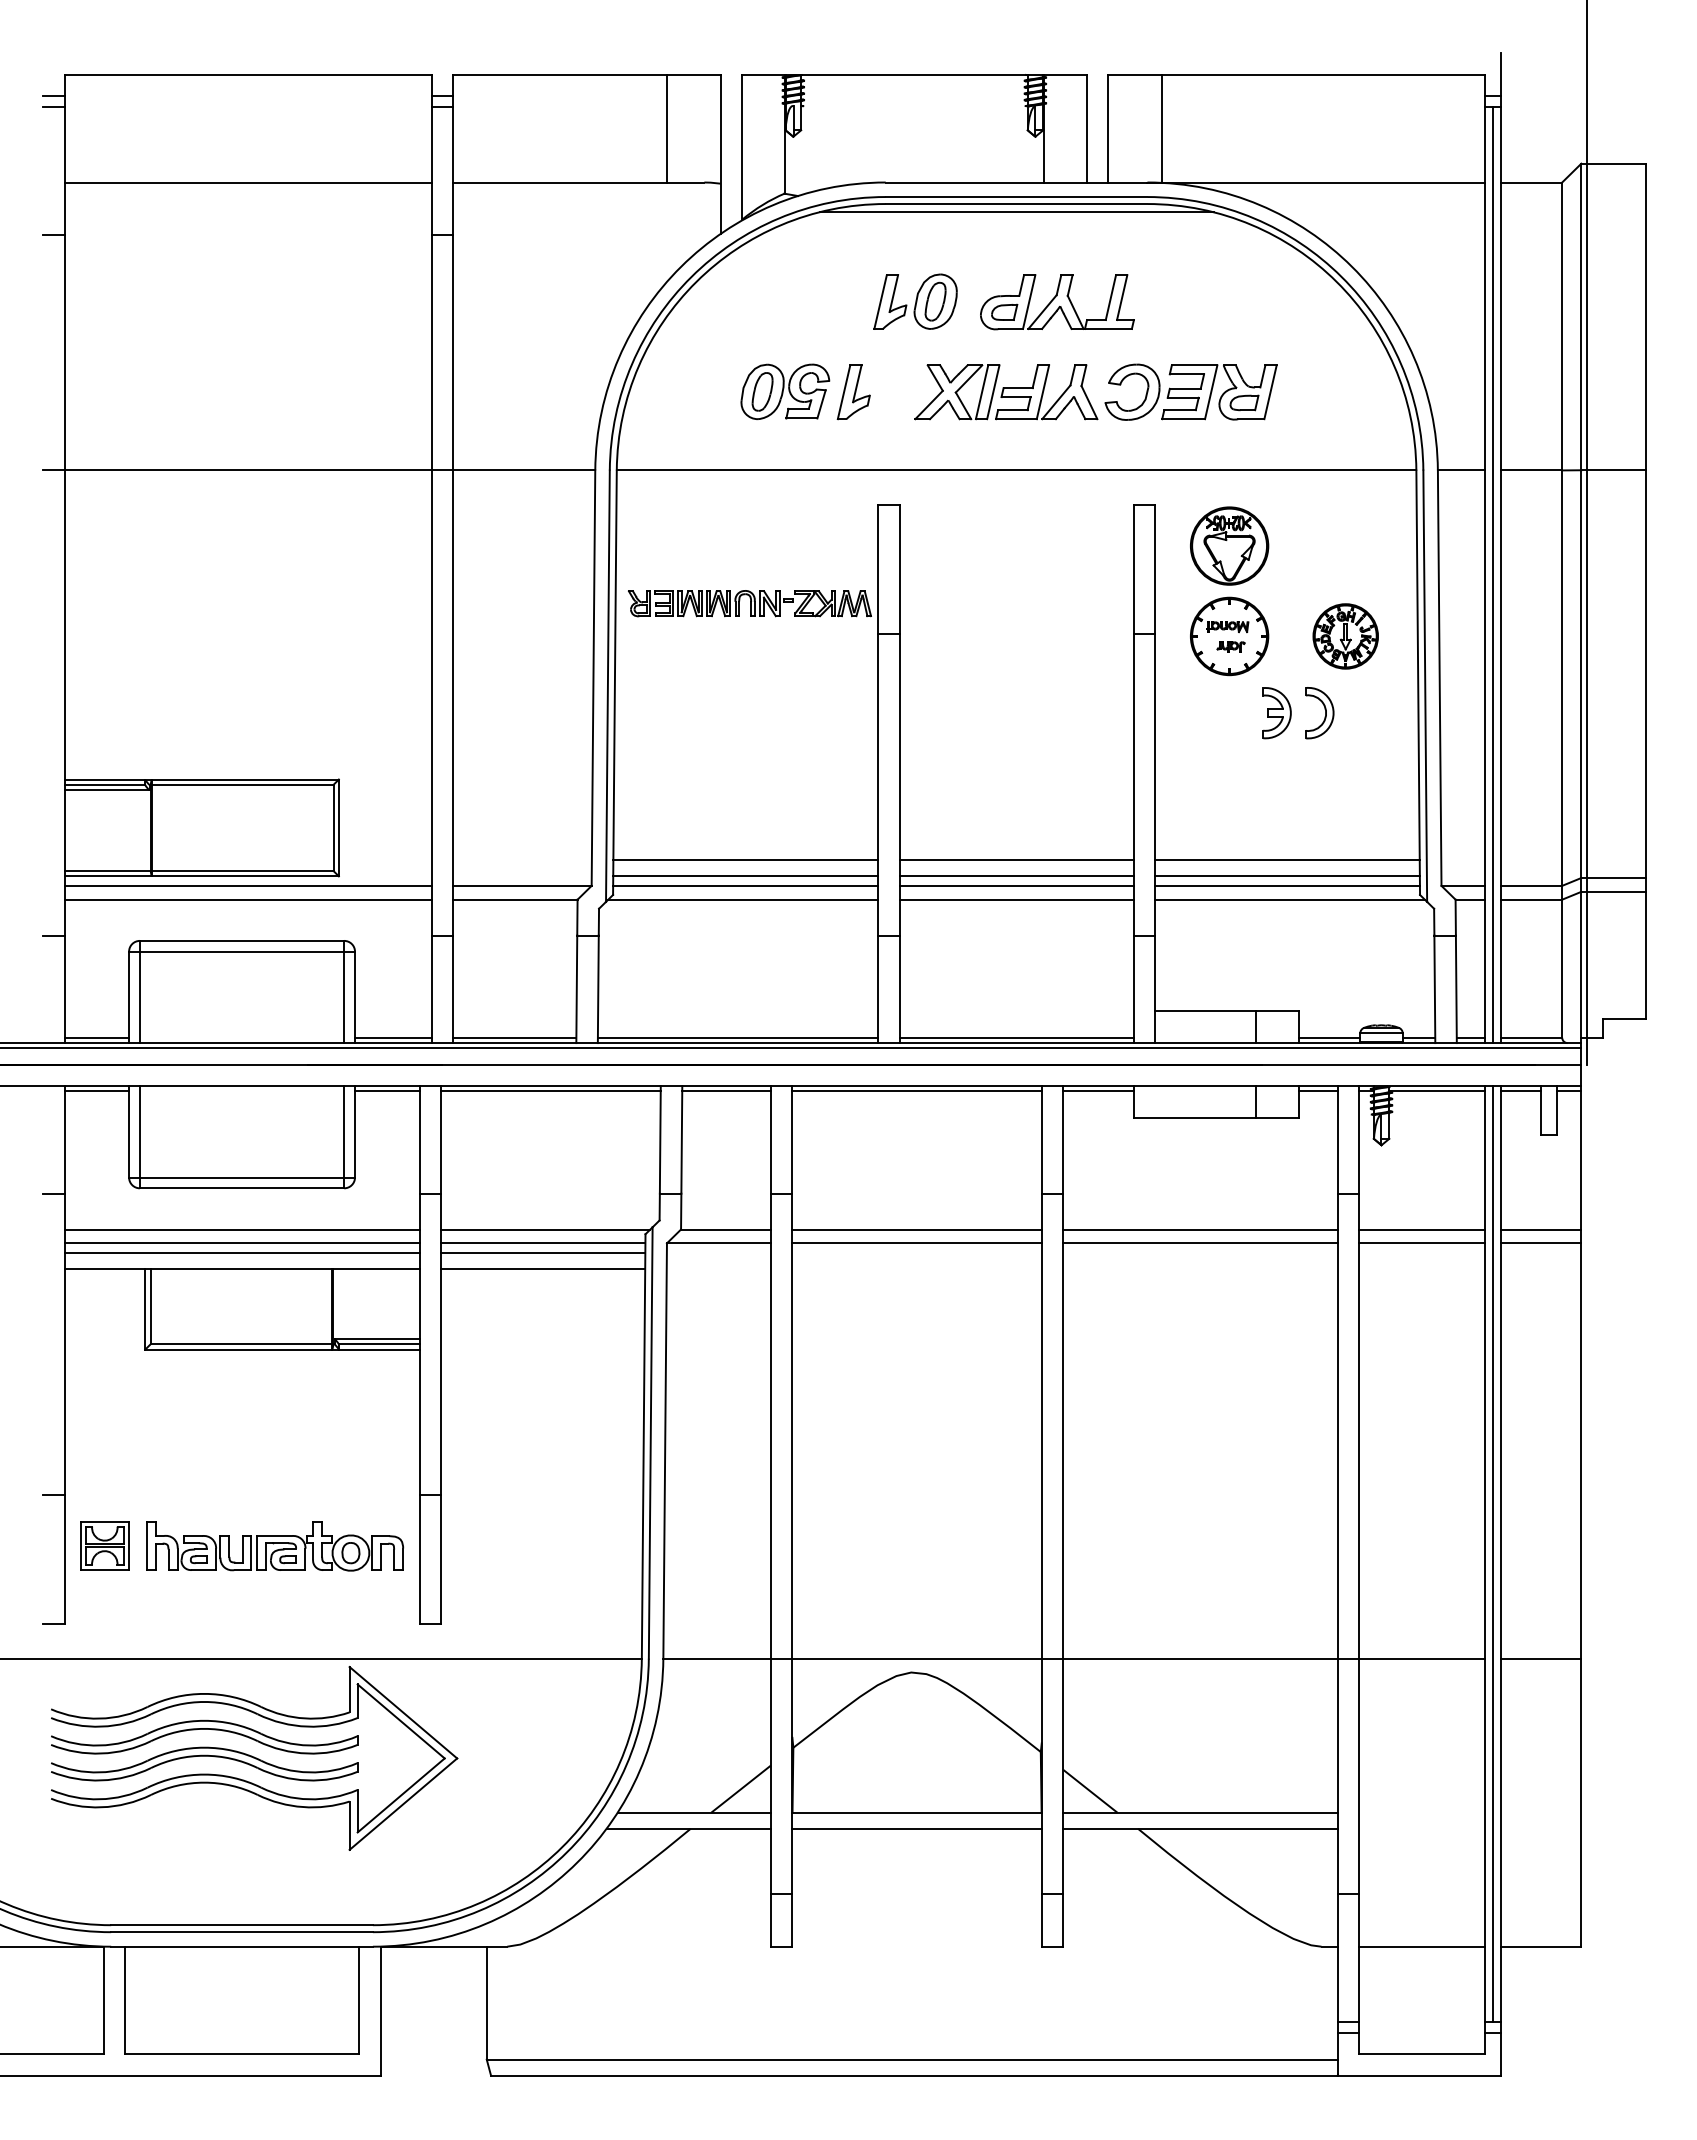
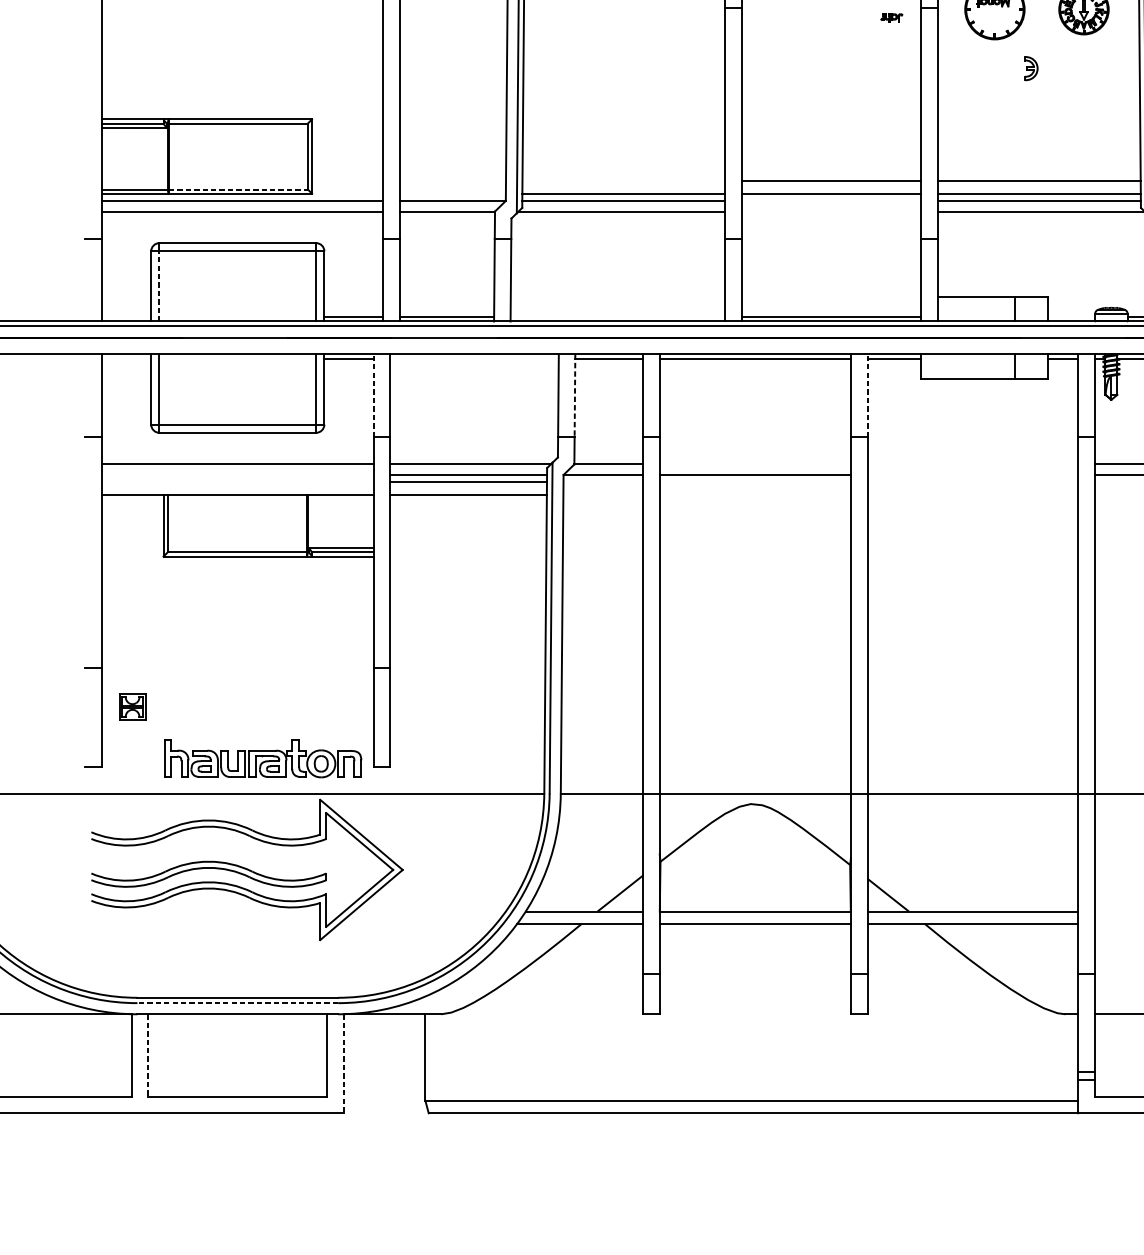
part: (1230, 646) -> (891, 17), moved
part: (1276, 713) -> (1030, 68), size x0.6
part: (1319, 713) -> (1063, 68), removed
line: (745, 860) -> (623, 181), removed
line: (242, 870) -> (238, 189), solid -> dashed
line: (1016, 885) -> (831, 200), removed
line: (1016, 899) -> (831, 211), removed
line: (139, 997) -> (159, 286), solid -> dashed
line: (96, 1037) -> (126, 317), removed
line: (737, 1037) -> (617, 317), removed
line: (1329, 1037) -> (1071, 317), removed
line: (96, 1091) -> (126, 358), removed
line: (550, 1091) -> (474, 358), removed
line: (419, 1139) -> (373, 395), solid -> dashed
line: (681, 1139) -> (574, 395), solid -> dashed
line: (1063, 1139) -> (867, 395), solid -> dashed
line: (916, 1229) -> (754, 464), removed
line: (1200, 1229) -> (972, 464), removed
line: (241, 1243) -> (237, 475), removed
line: (1200, 1243) -> (972, 475), removed
line: (241, 1252) -> (237, 482), removed
part: (104, 1545) -> (132, 706), size x0.7
part: (274, 1546) -> (262, 758), moved
part: (204, 1729) -> (208, 847), removed
line: (242, 1932) -> (238, 1003), solid -> dashed
line: (125, 2000) -> (148, 1055), solid -> dashed
line: (380, 2011) -> (343, 1063), solid -> dashed

